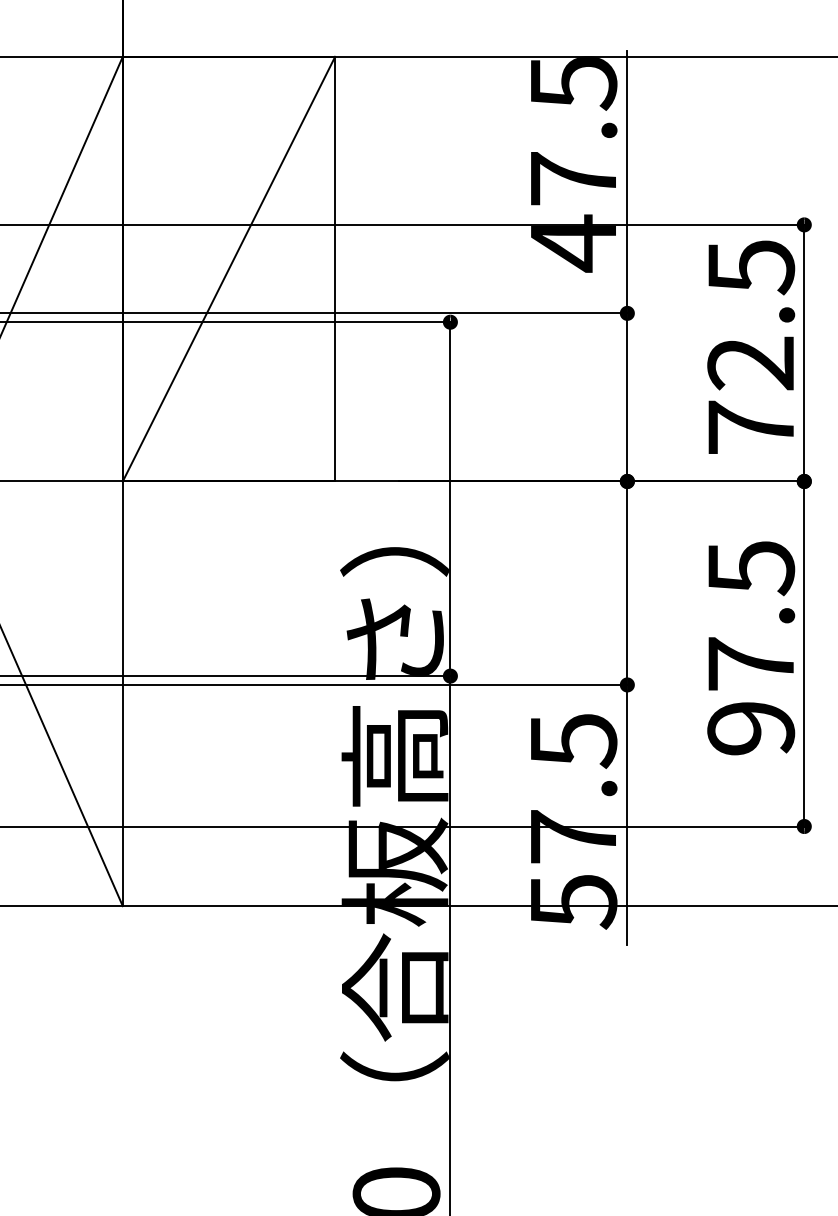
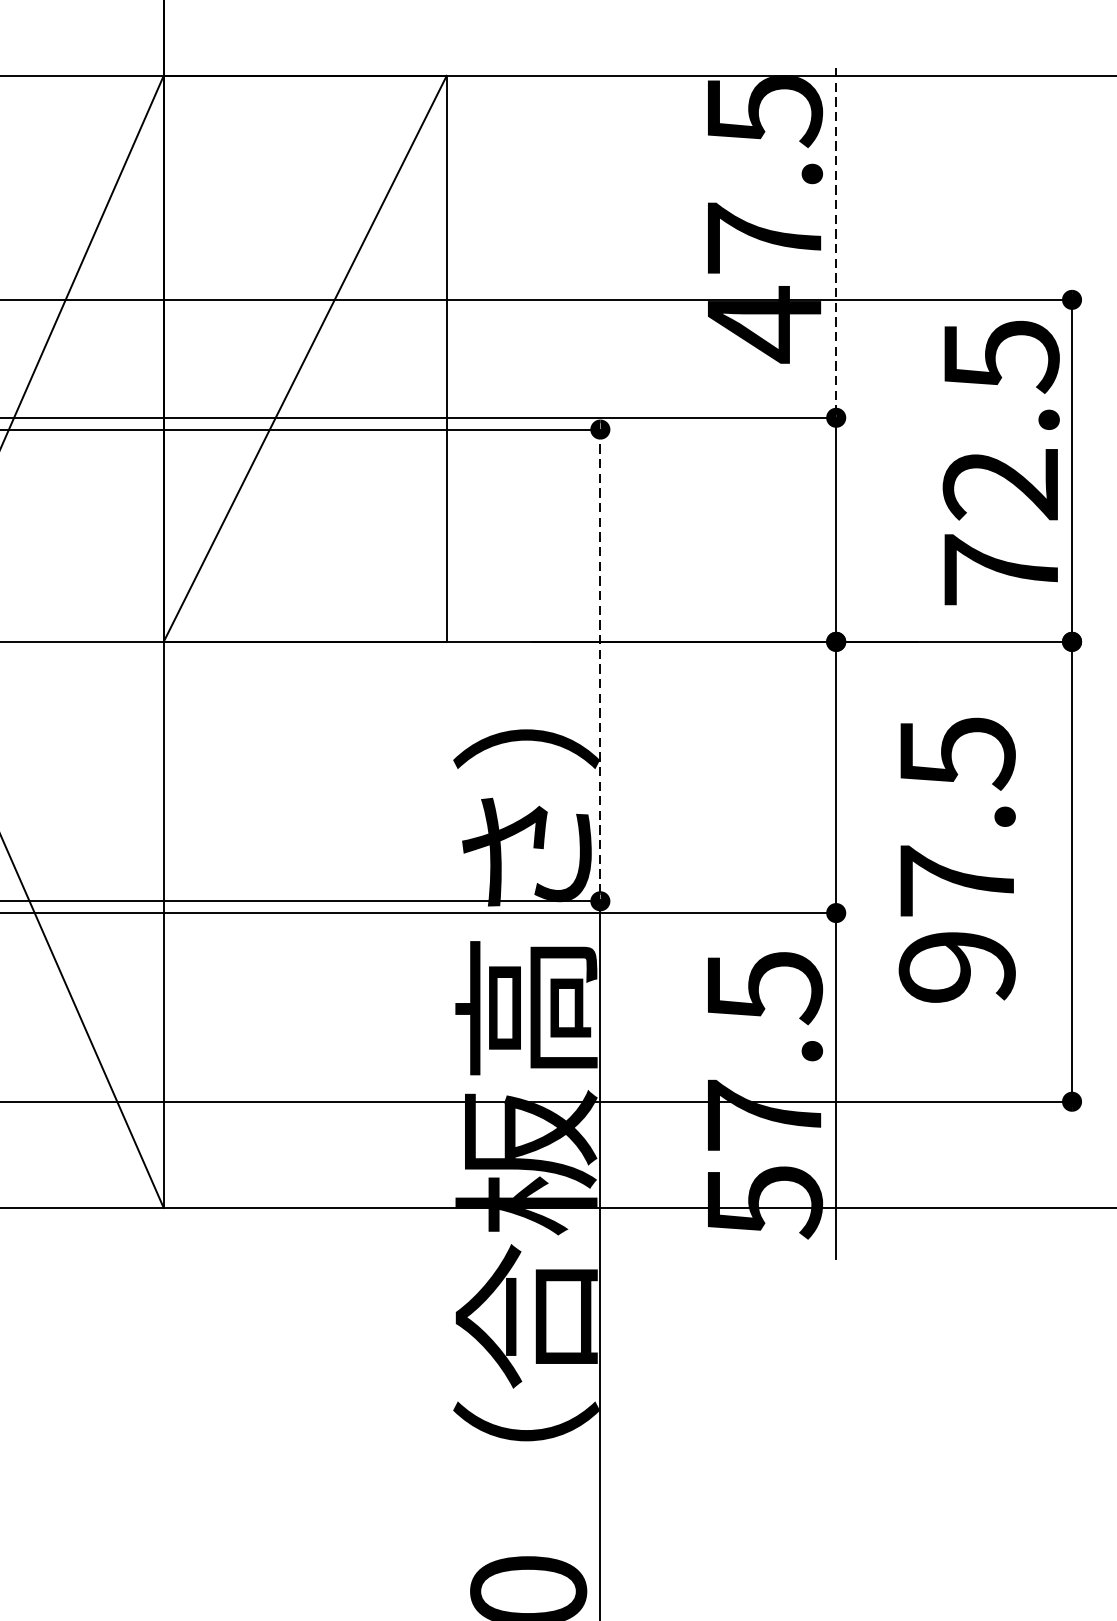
line: (627, 182) -> (836, 243), solid -> dashed
line: (450, 499) -> (600, 665), solid -> dashed
text: (751, 648) -> (957, 860), moved

